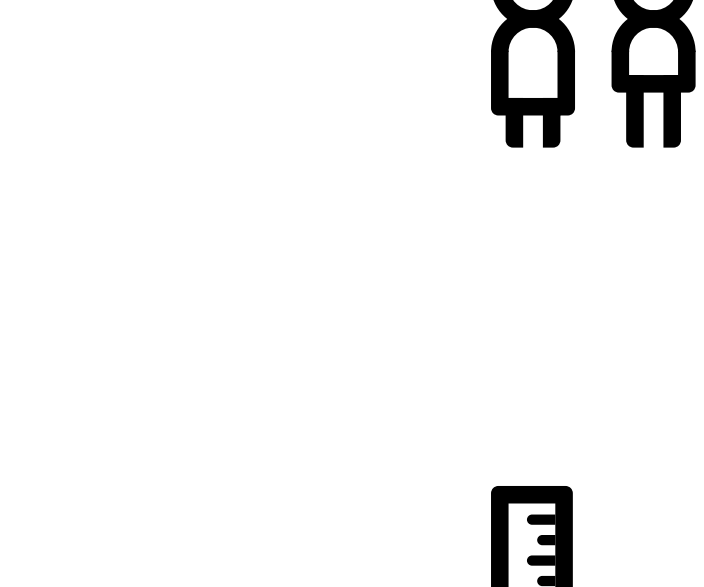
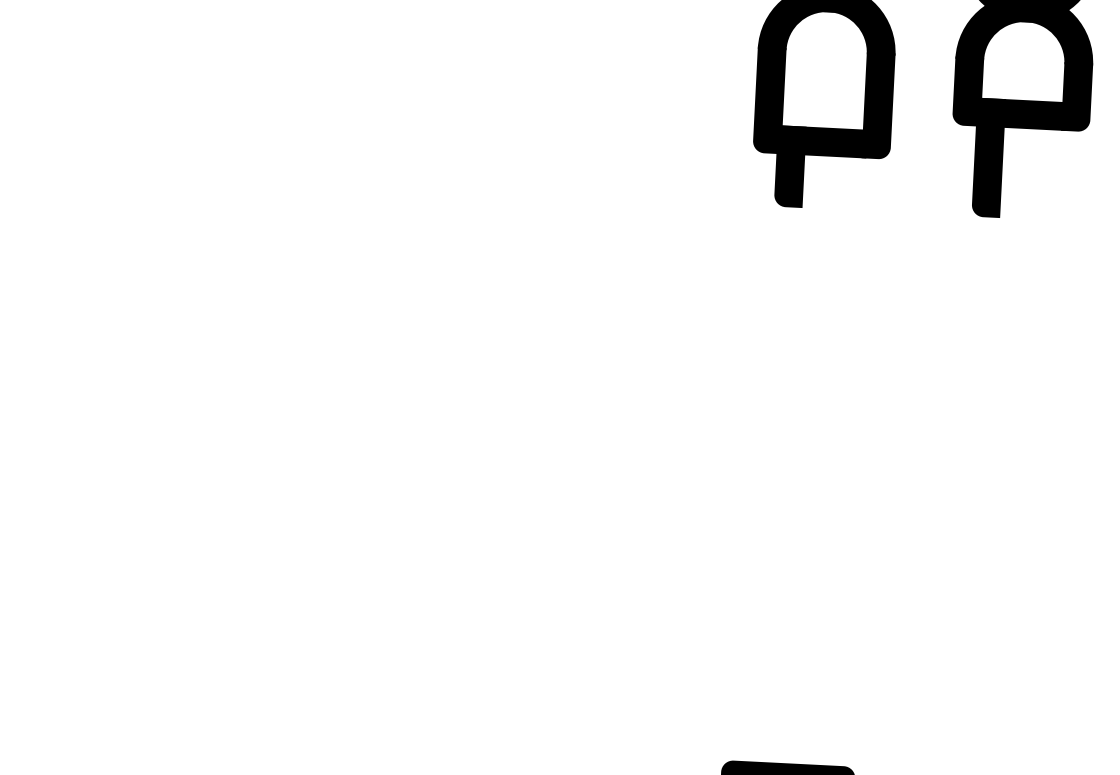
fill: (671, 111) -> (1048, 161), removed
fill: (551, 122) -> (851, 169), removed

